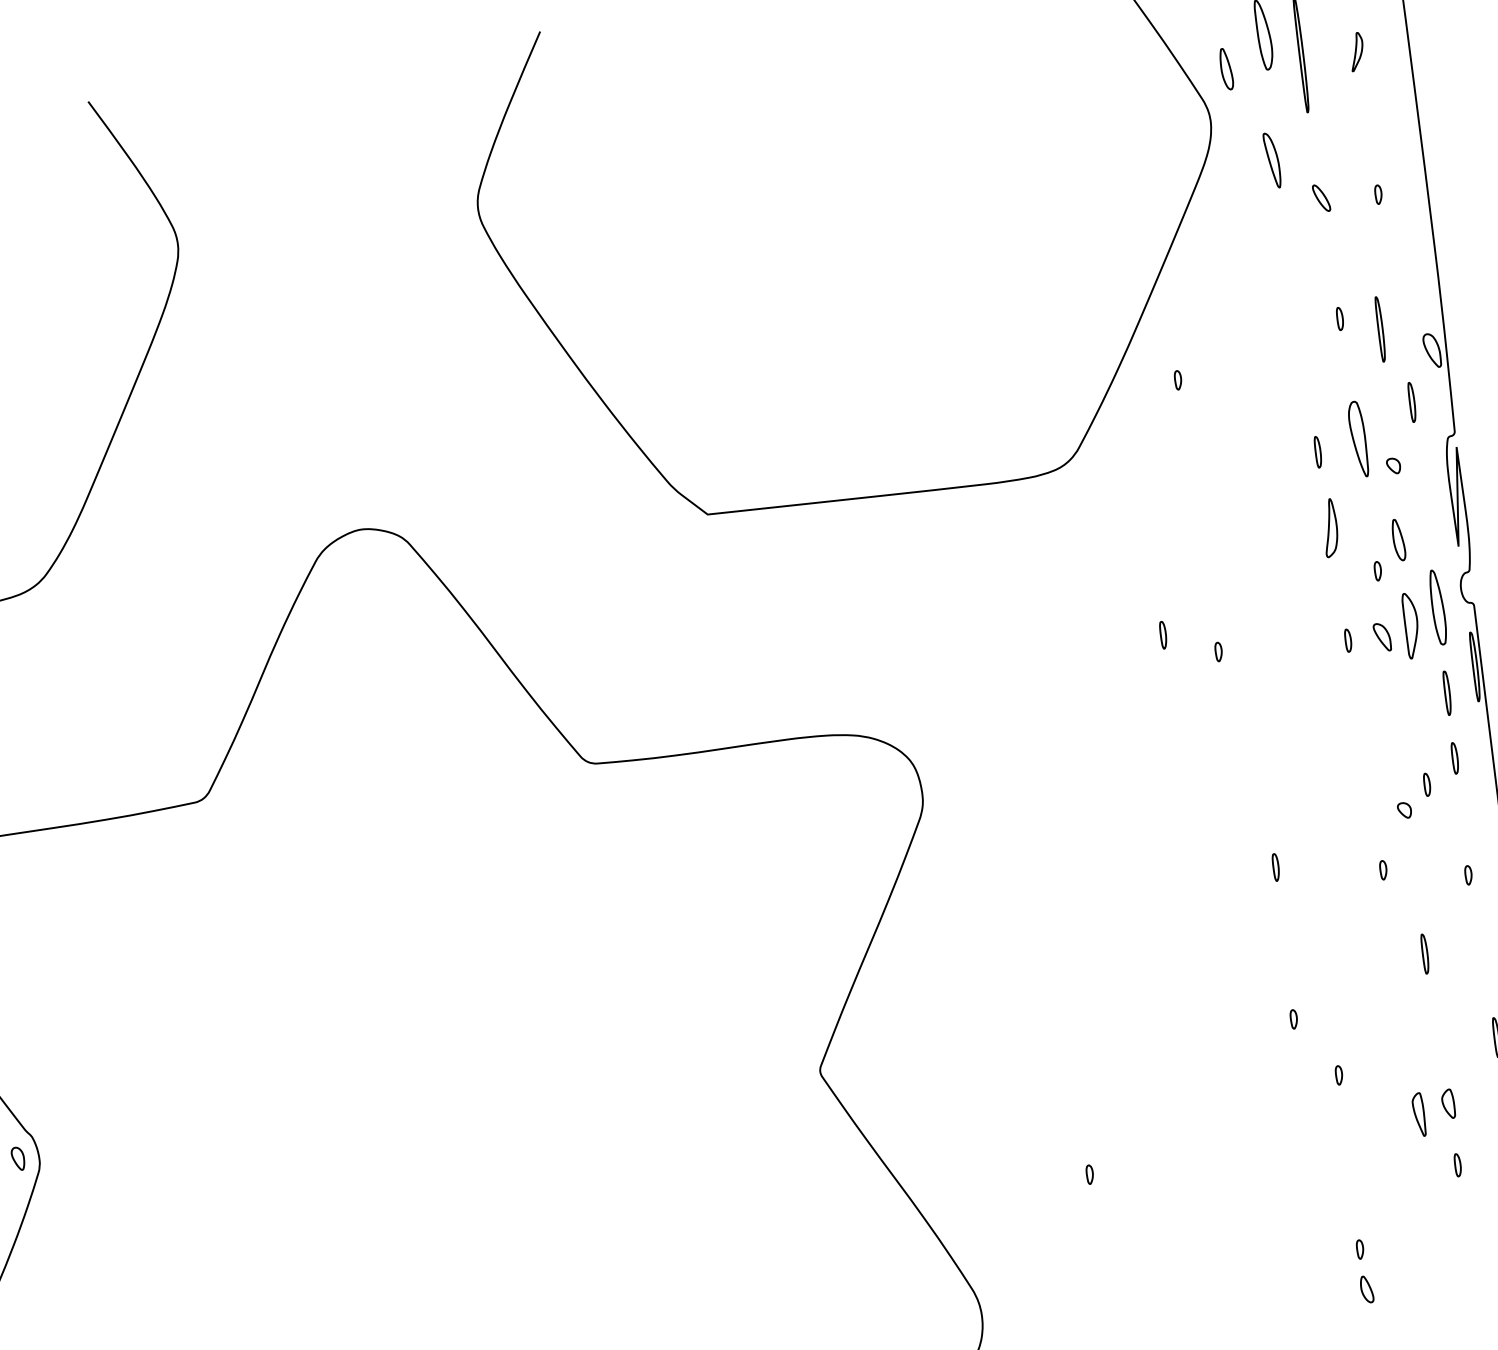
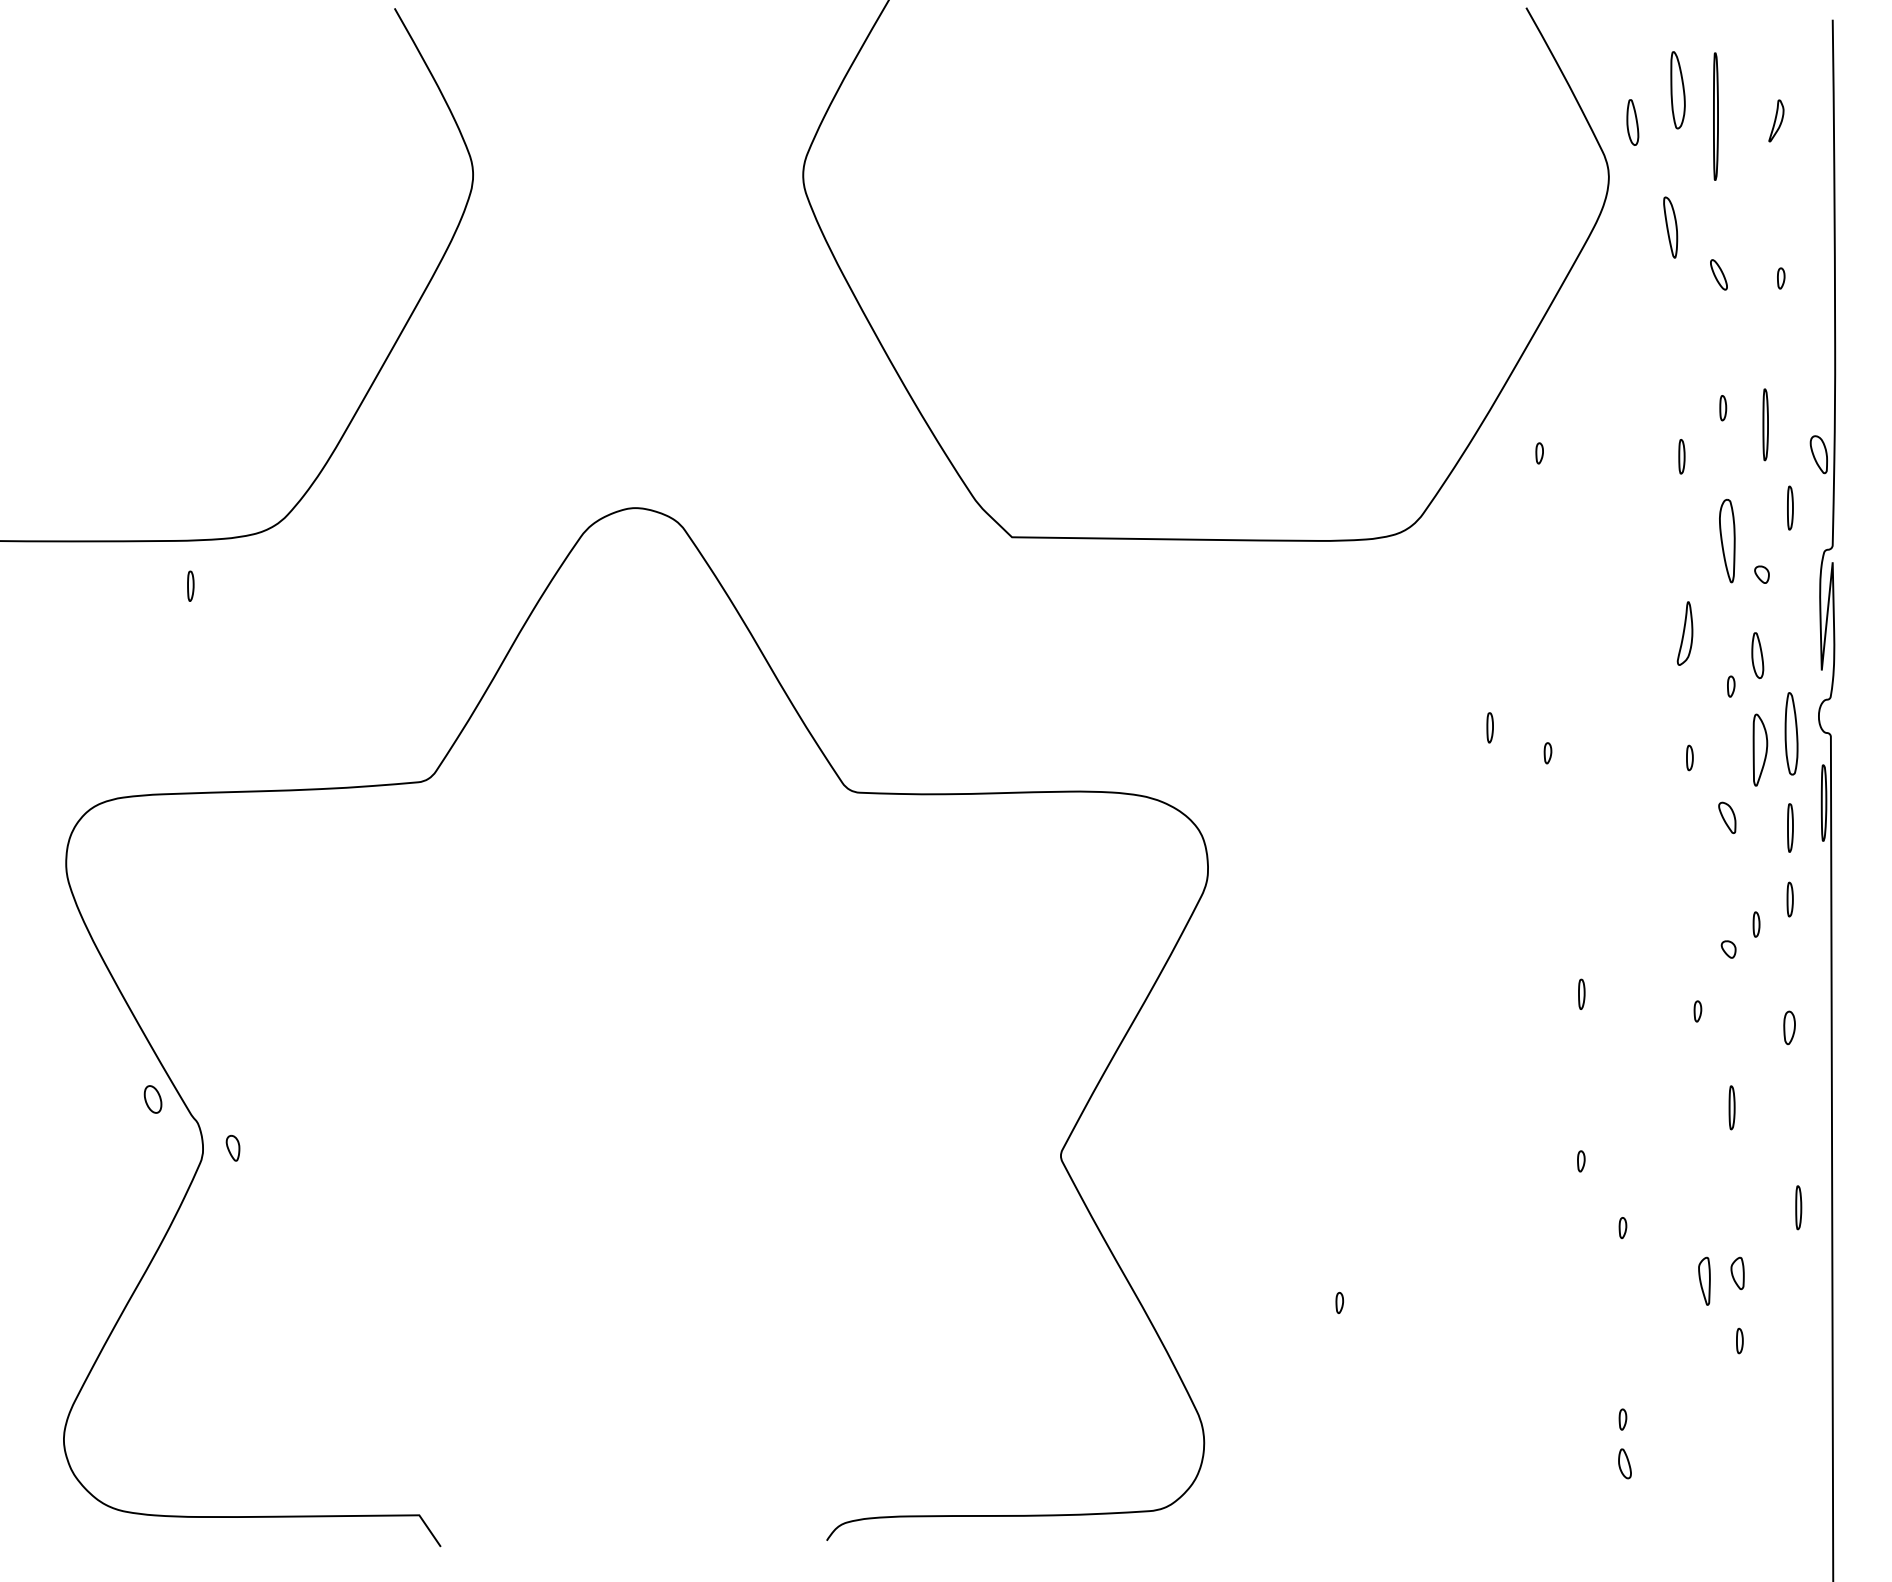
part: (1317, 452) -> (1681, 456), moved
part: (1382, 636) -> (1727, 817), moved
part: (1468, 875) -> (1789, 1028), size x1.6
part: (17, 1158) -> (232, 1147), moved

